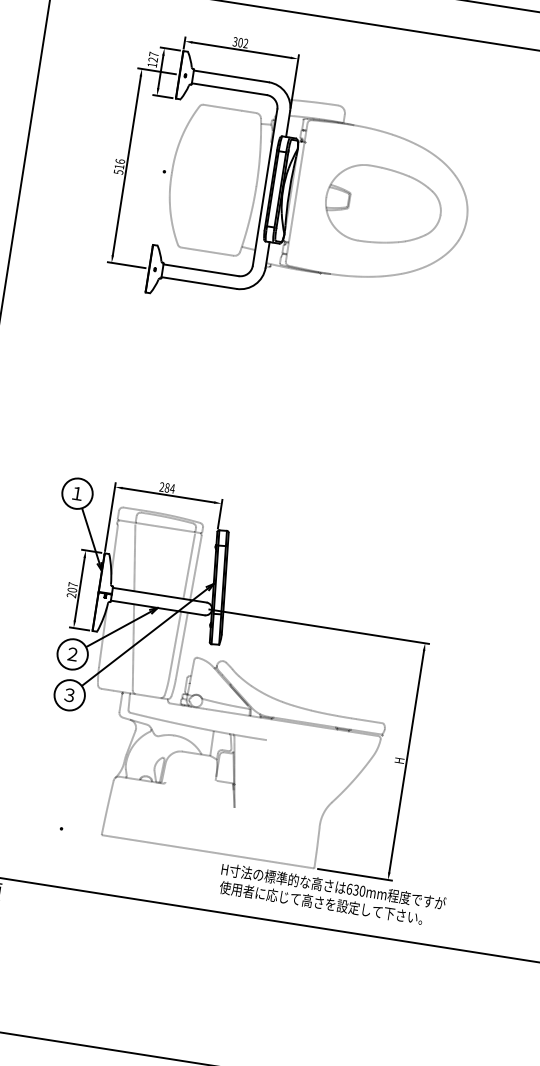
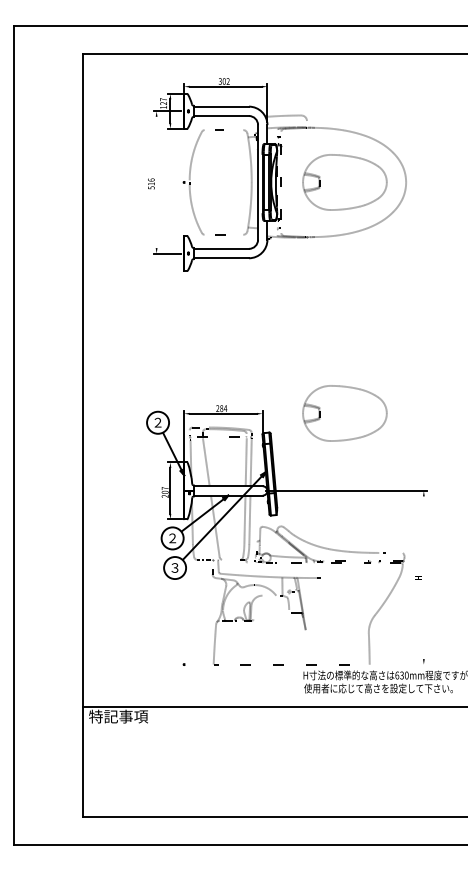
line: (126, 165) -> (156, 182), removed
text: (77, 491) -> (157, 421), １ -> ２
part: (333, 520) -> (344, 413), added
line: (406, 761) -> (423, 577), removed
line: (354, 874) -> (399, 664), removed

